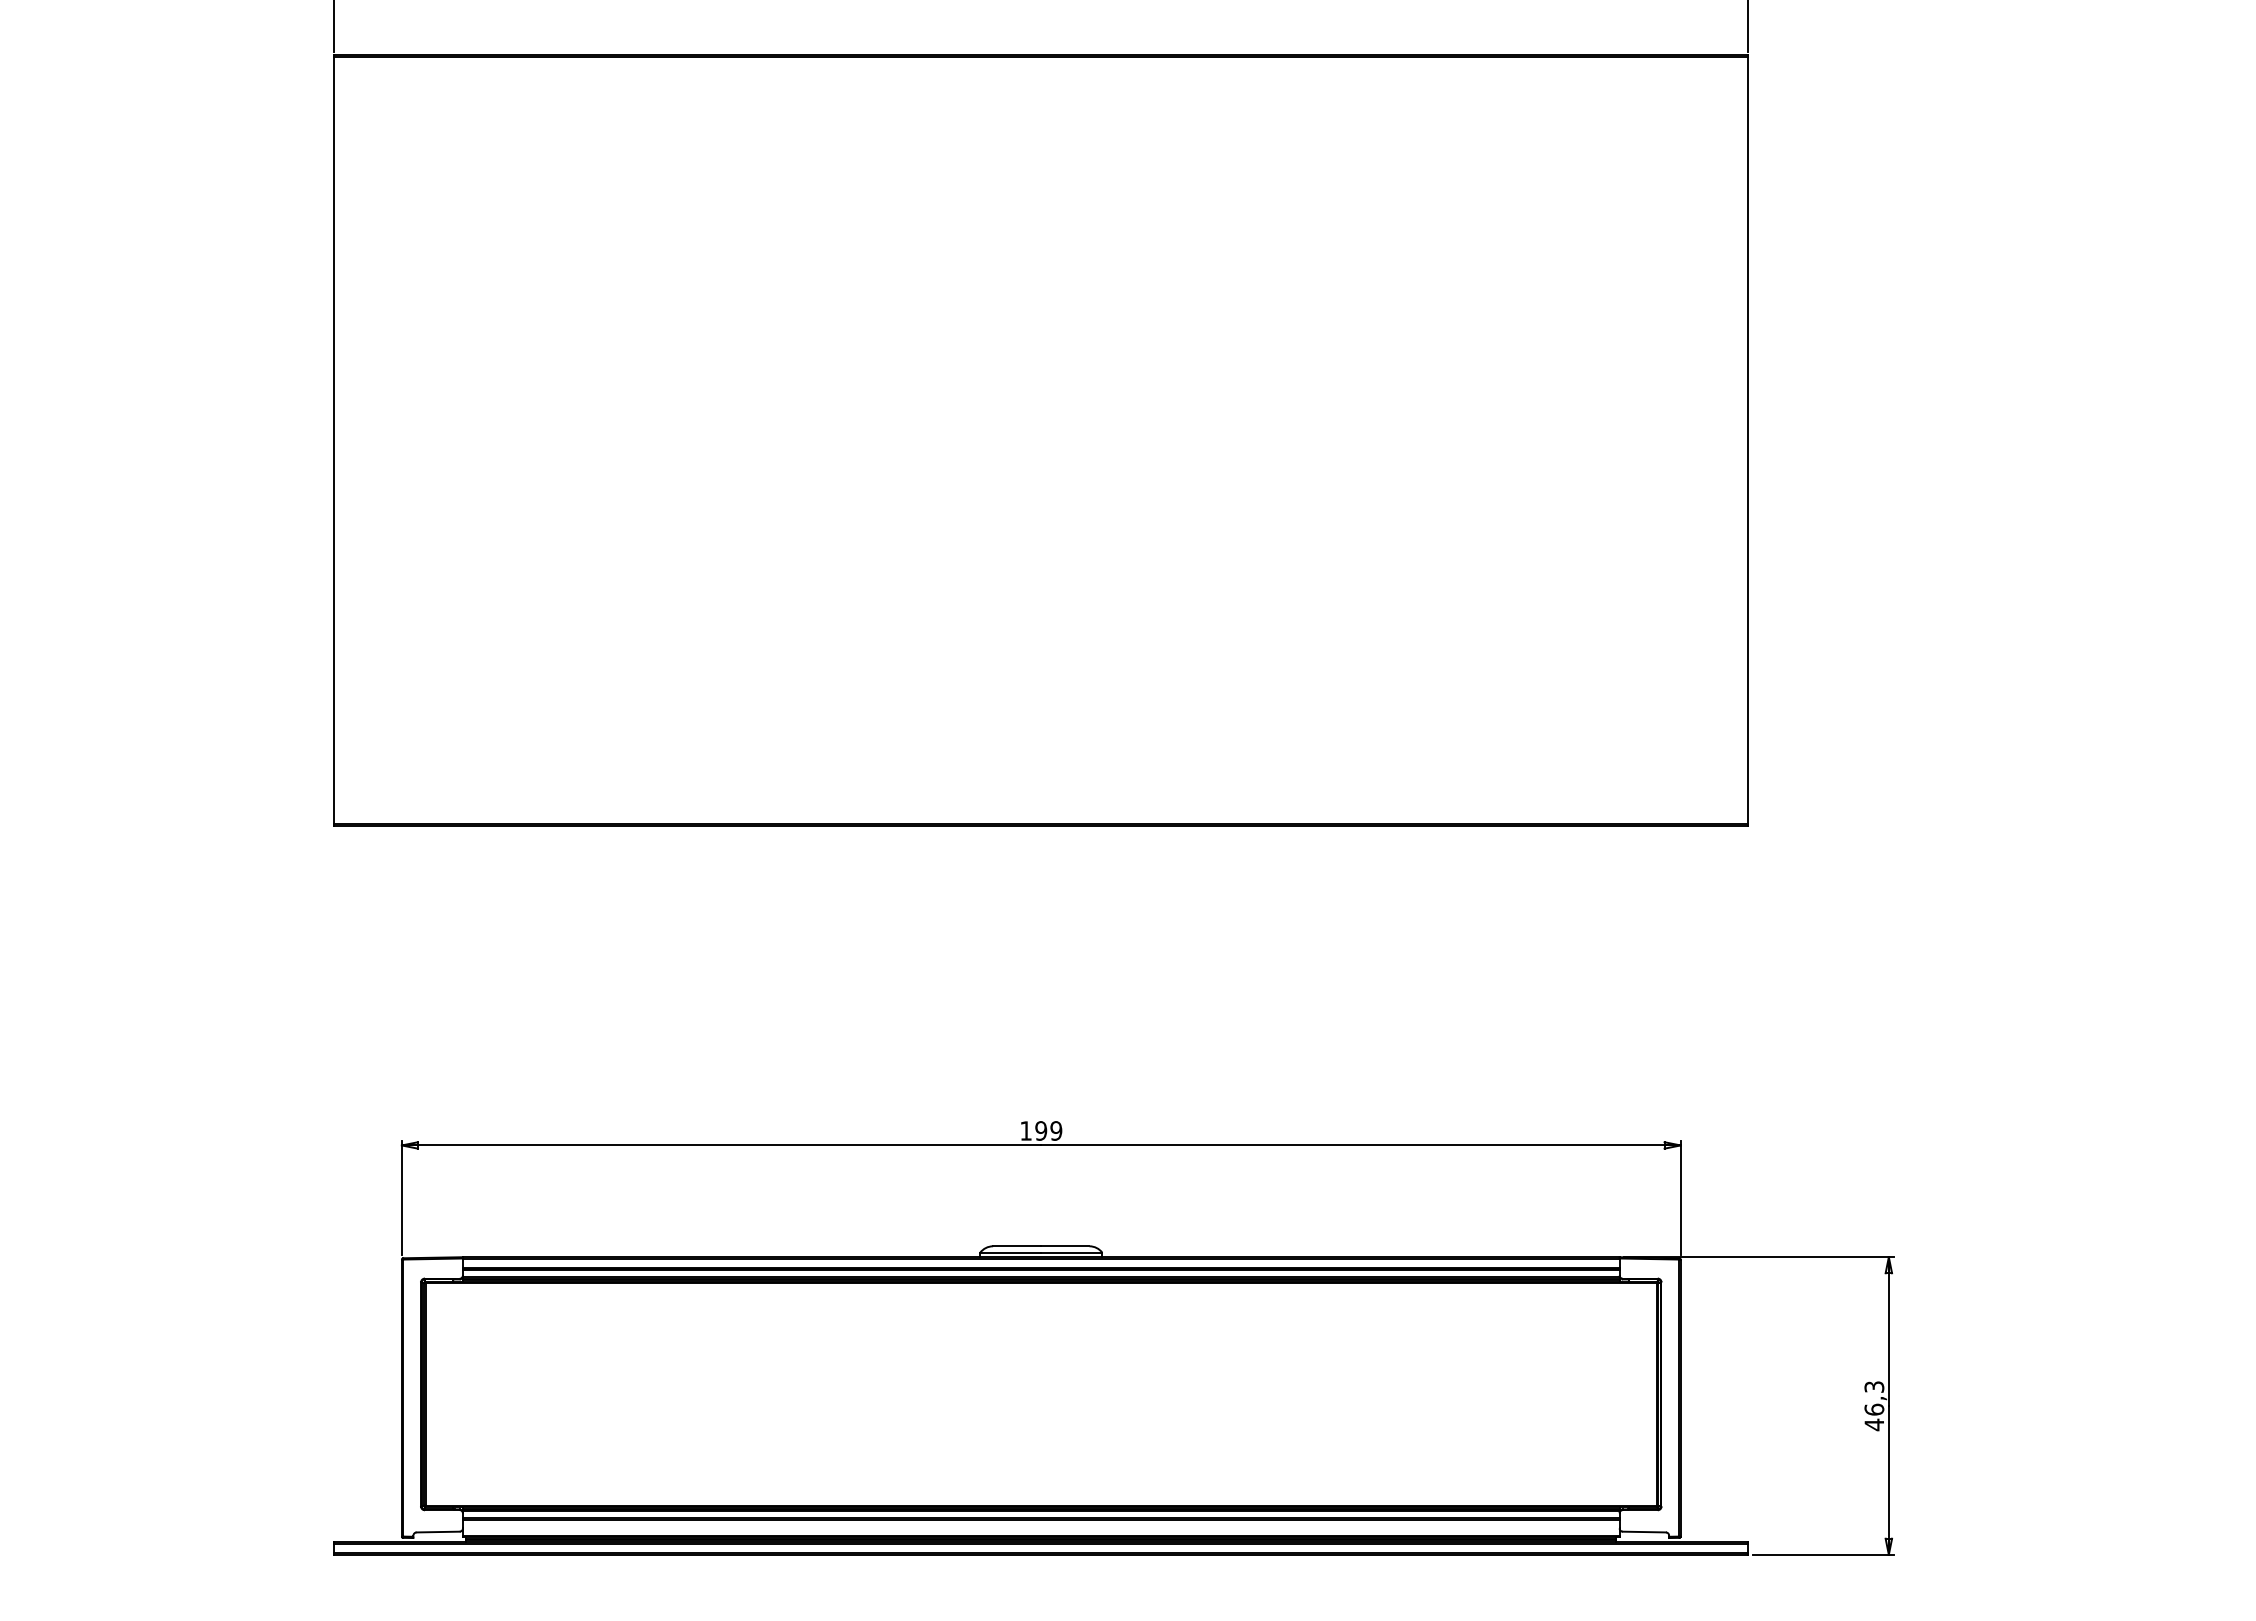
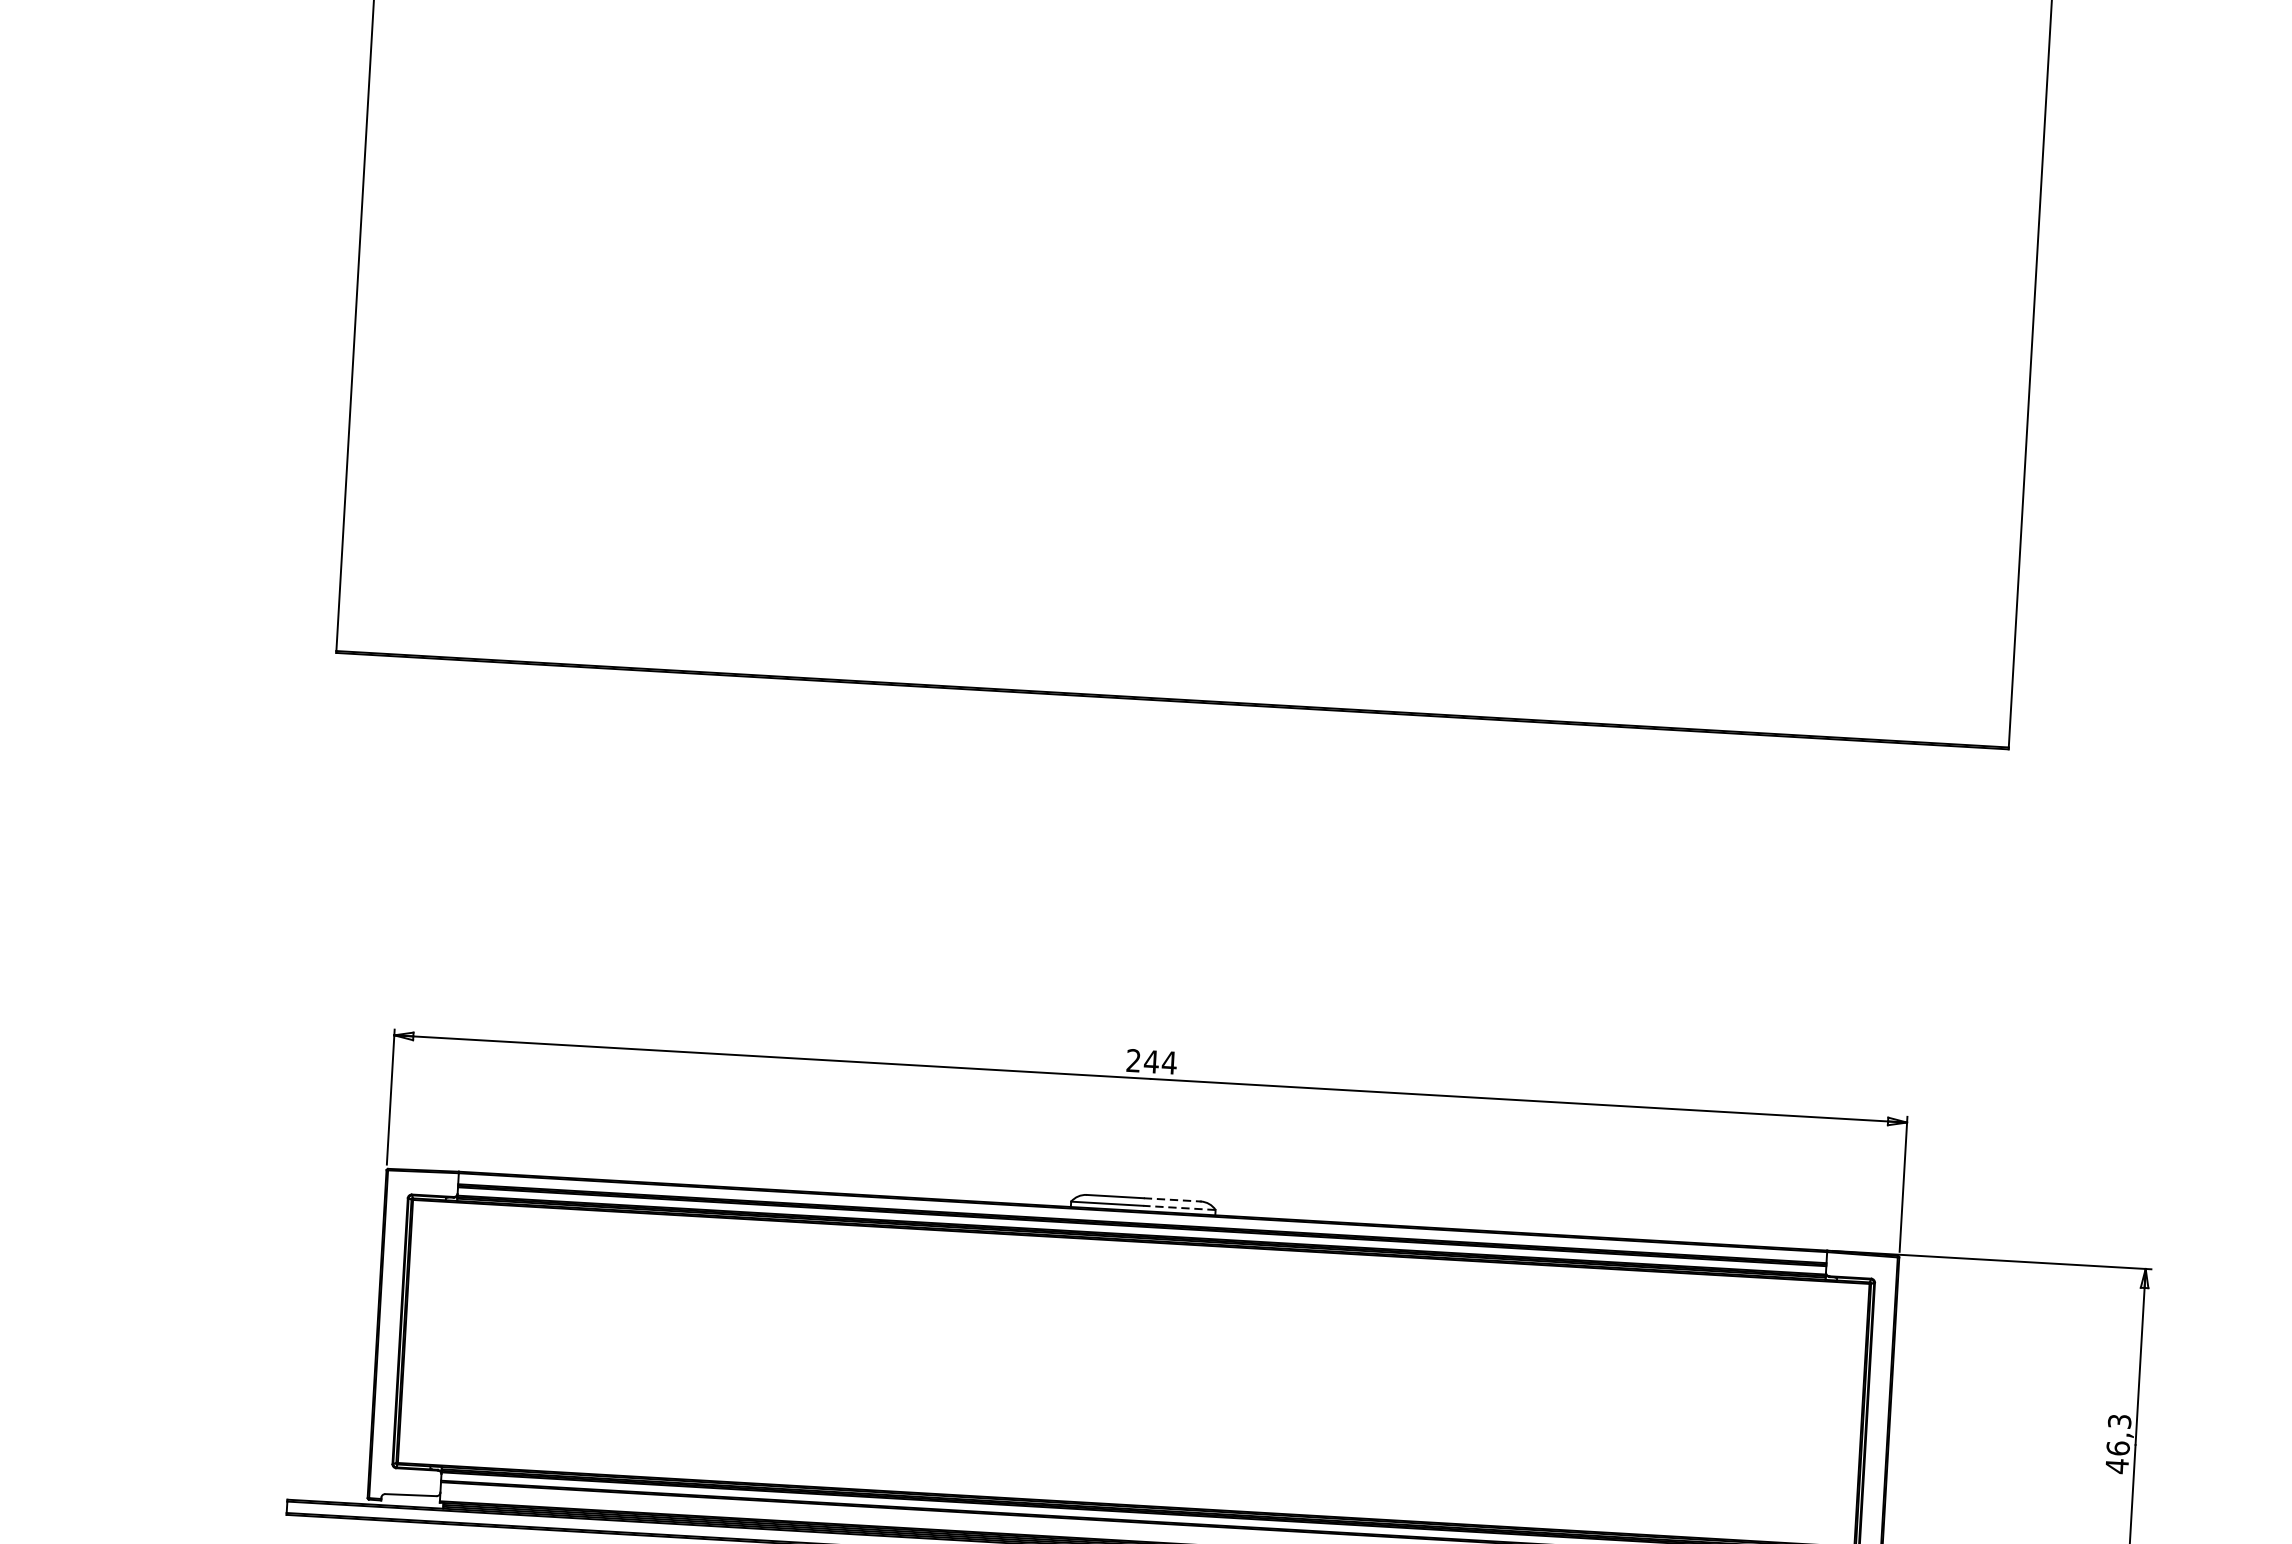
text: (1041, 1130) -> (1151, 1061), 199 -> 244
line: (1065, 1246) -> (1172, 1200), solid -> dashed
line: (1071, 1252) -> (1179, 1207), solid -> dashed

